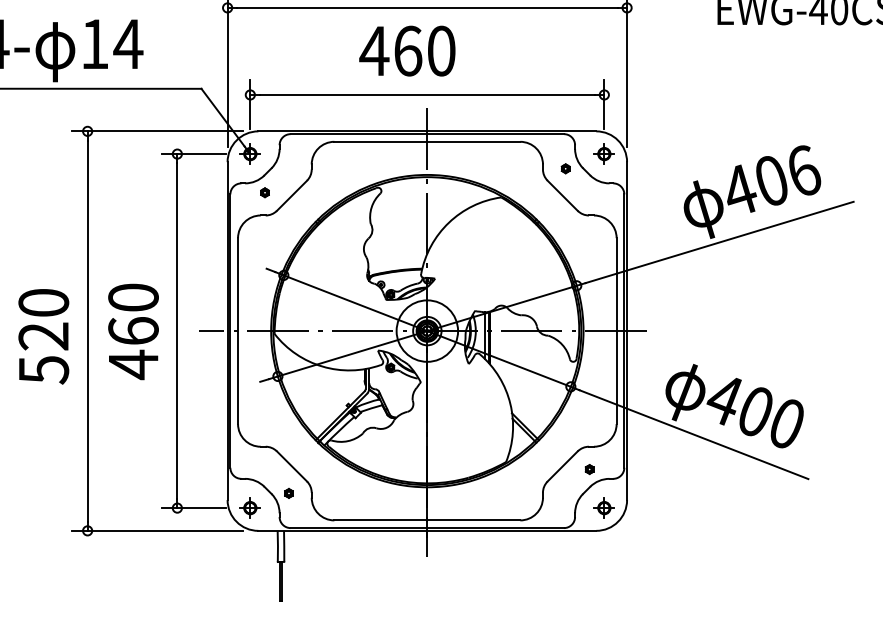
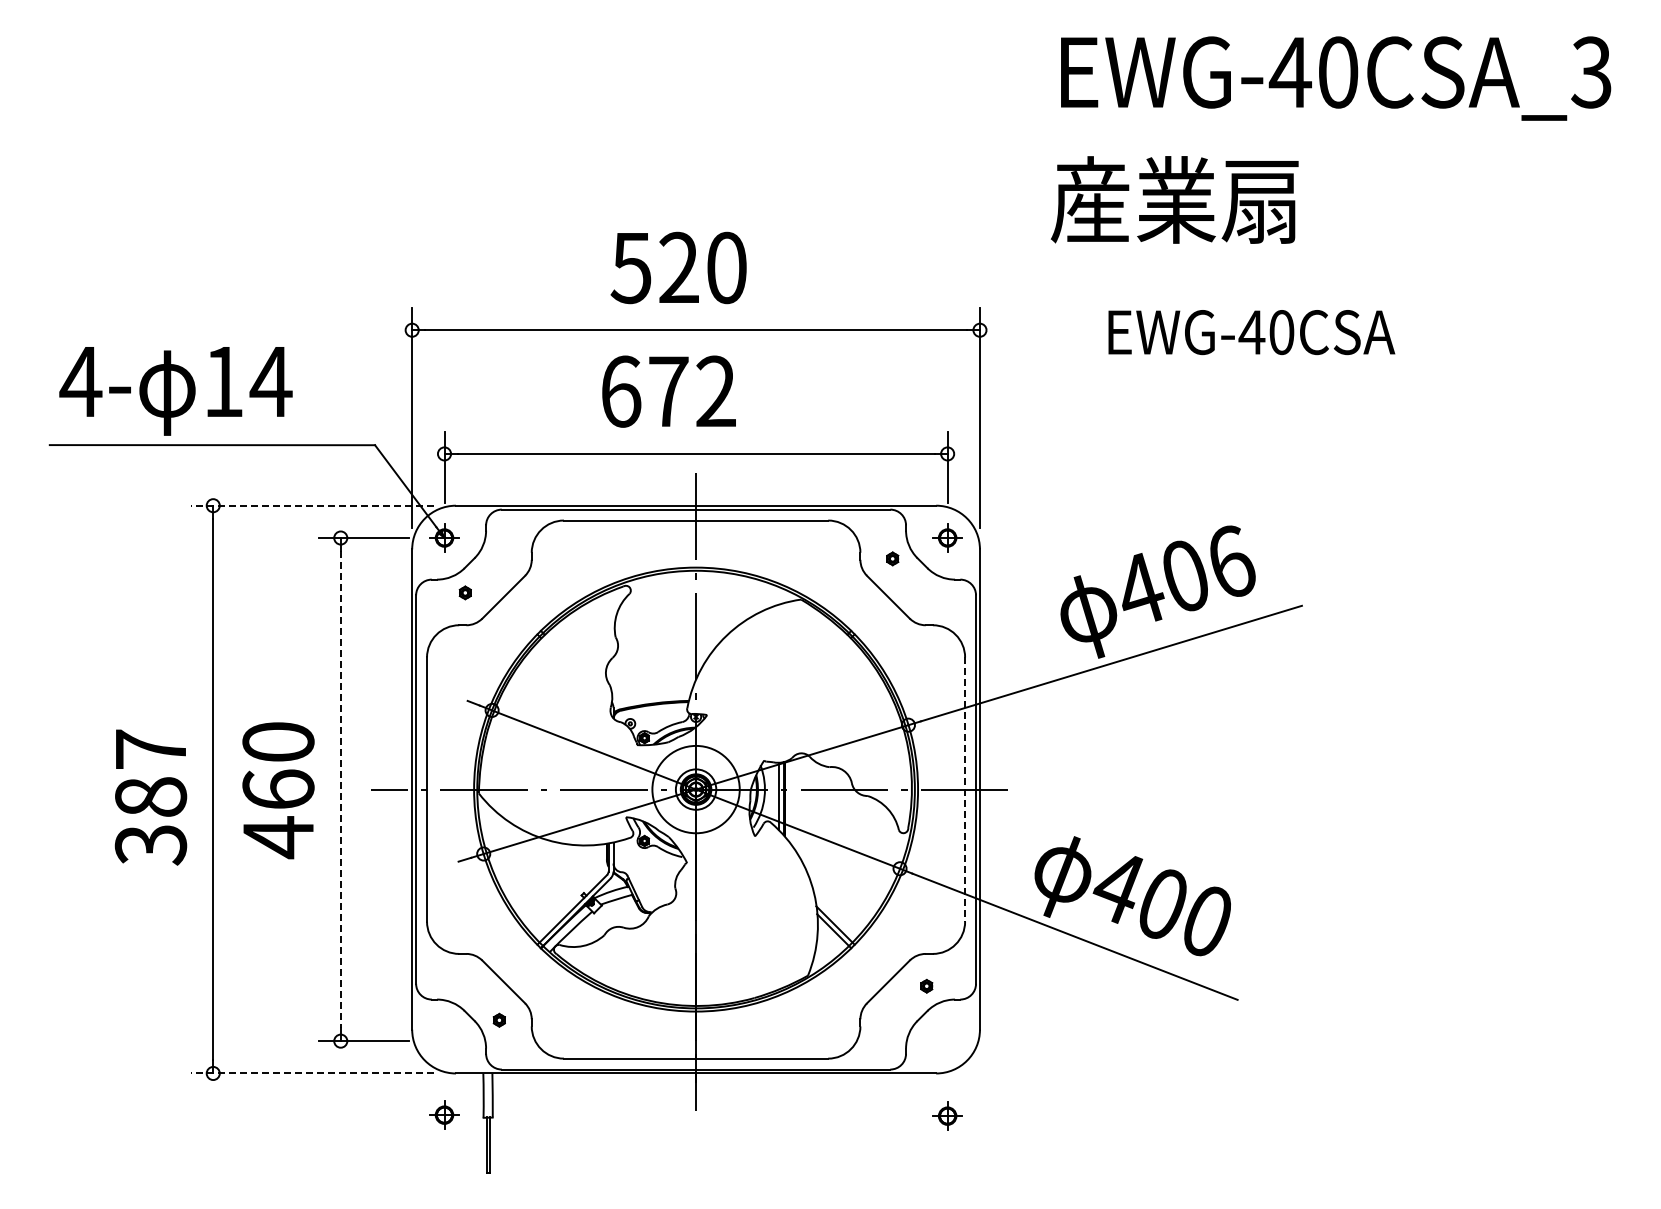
text: (407, 51) -> (667, 391), 460 -> 672
line: (157, 131) -> (312, 505), solid -> dashed
line: (177, 331) -> (340, 790), solid -> dashed
line: (616, 331) -> (965, 790), solid -> dashed
text: (43, 336) -> (150, 797), 520 -> 387
part: (250, 507) -> (444, 1114), moved
part: (604, 507) -> (947, 1115), moved
line: (157, 530) -> (312, 1073), solid -> dashed

